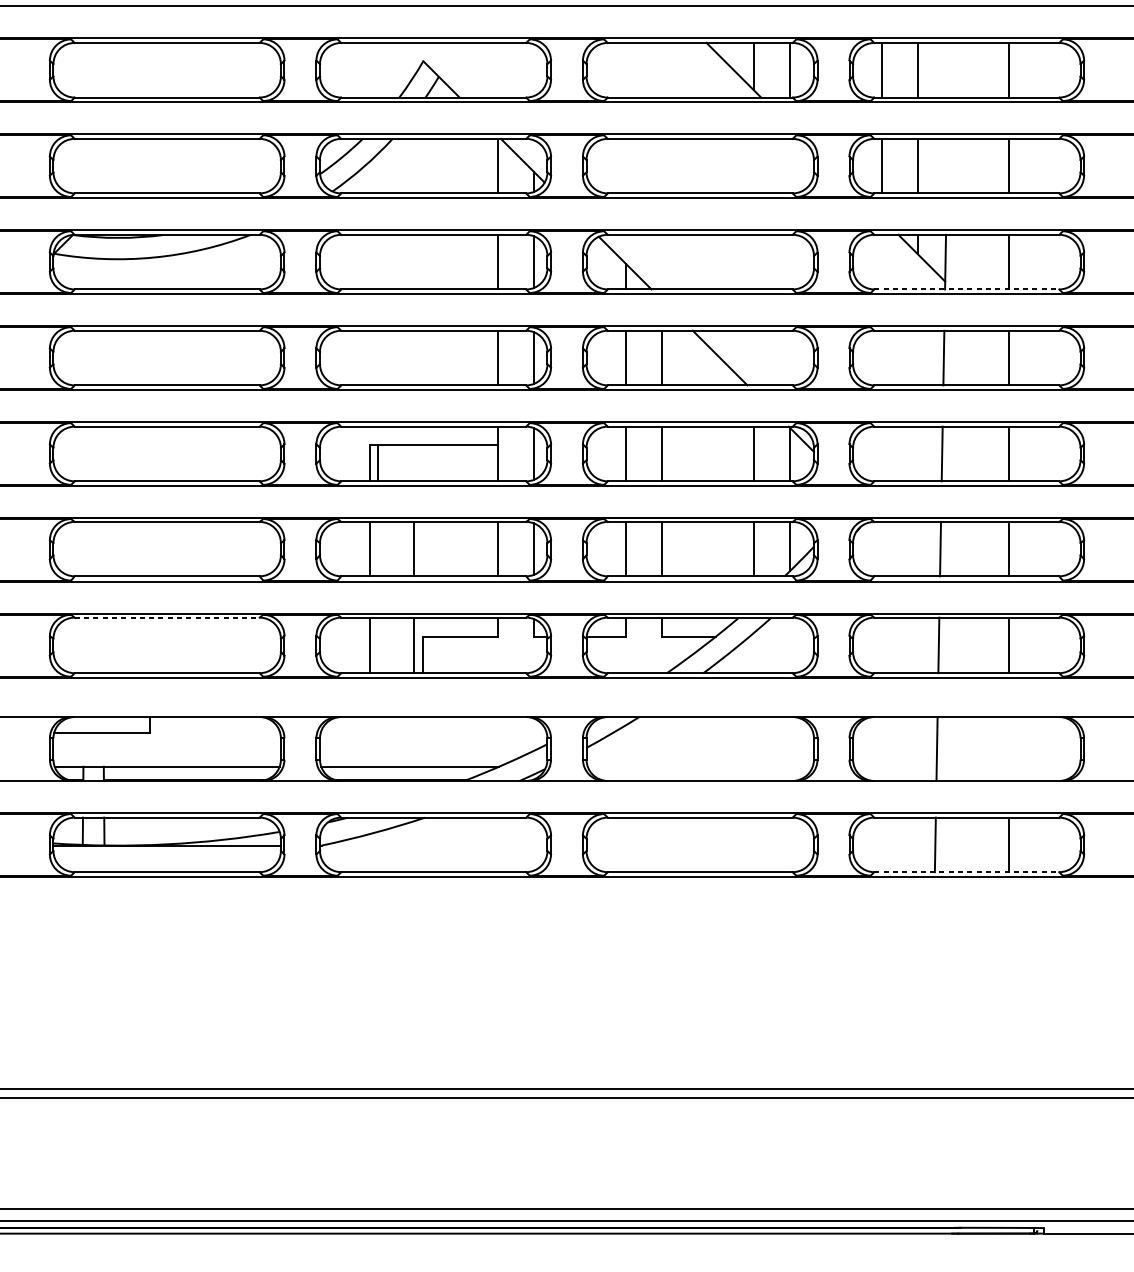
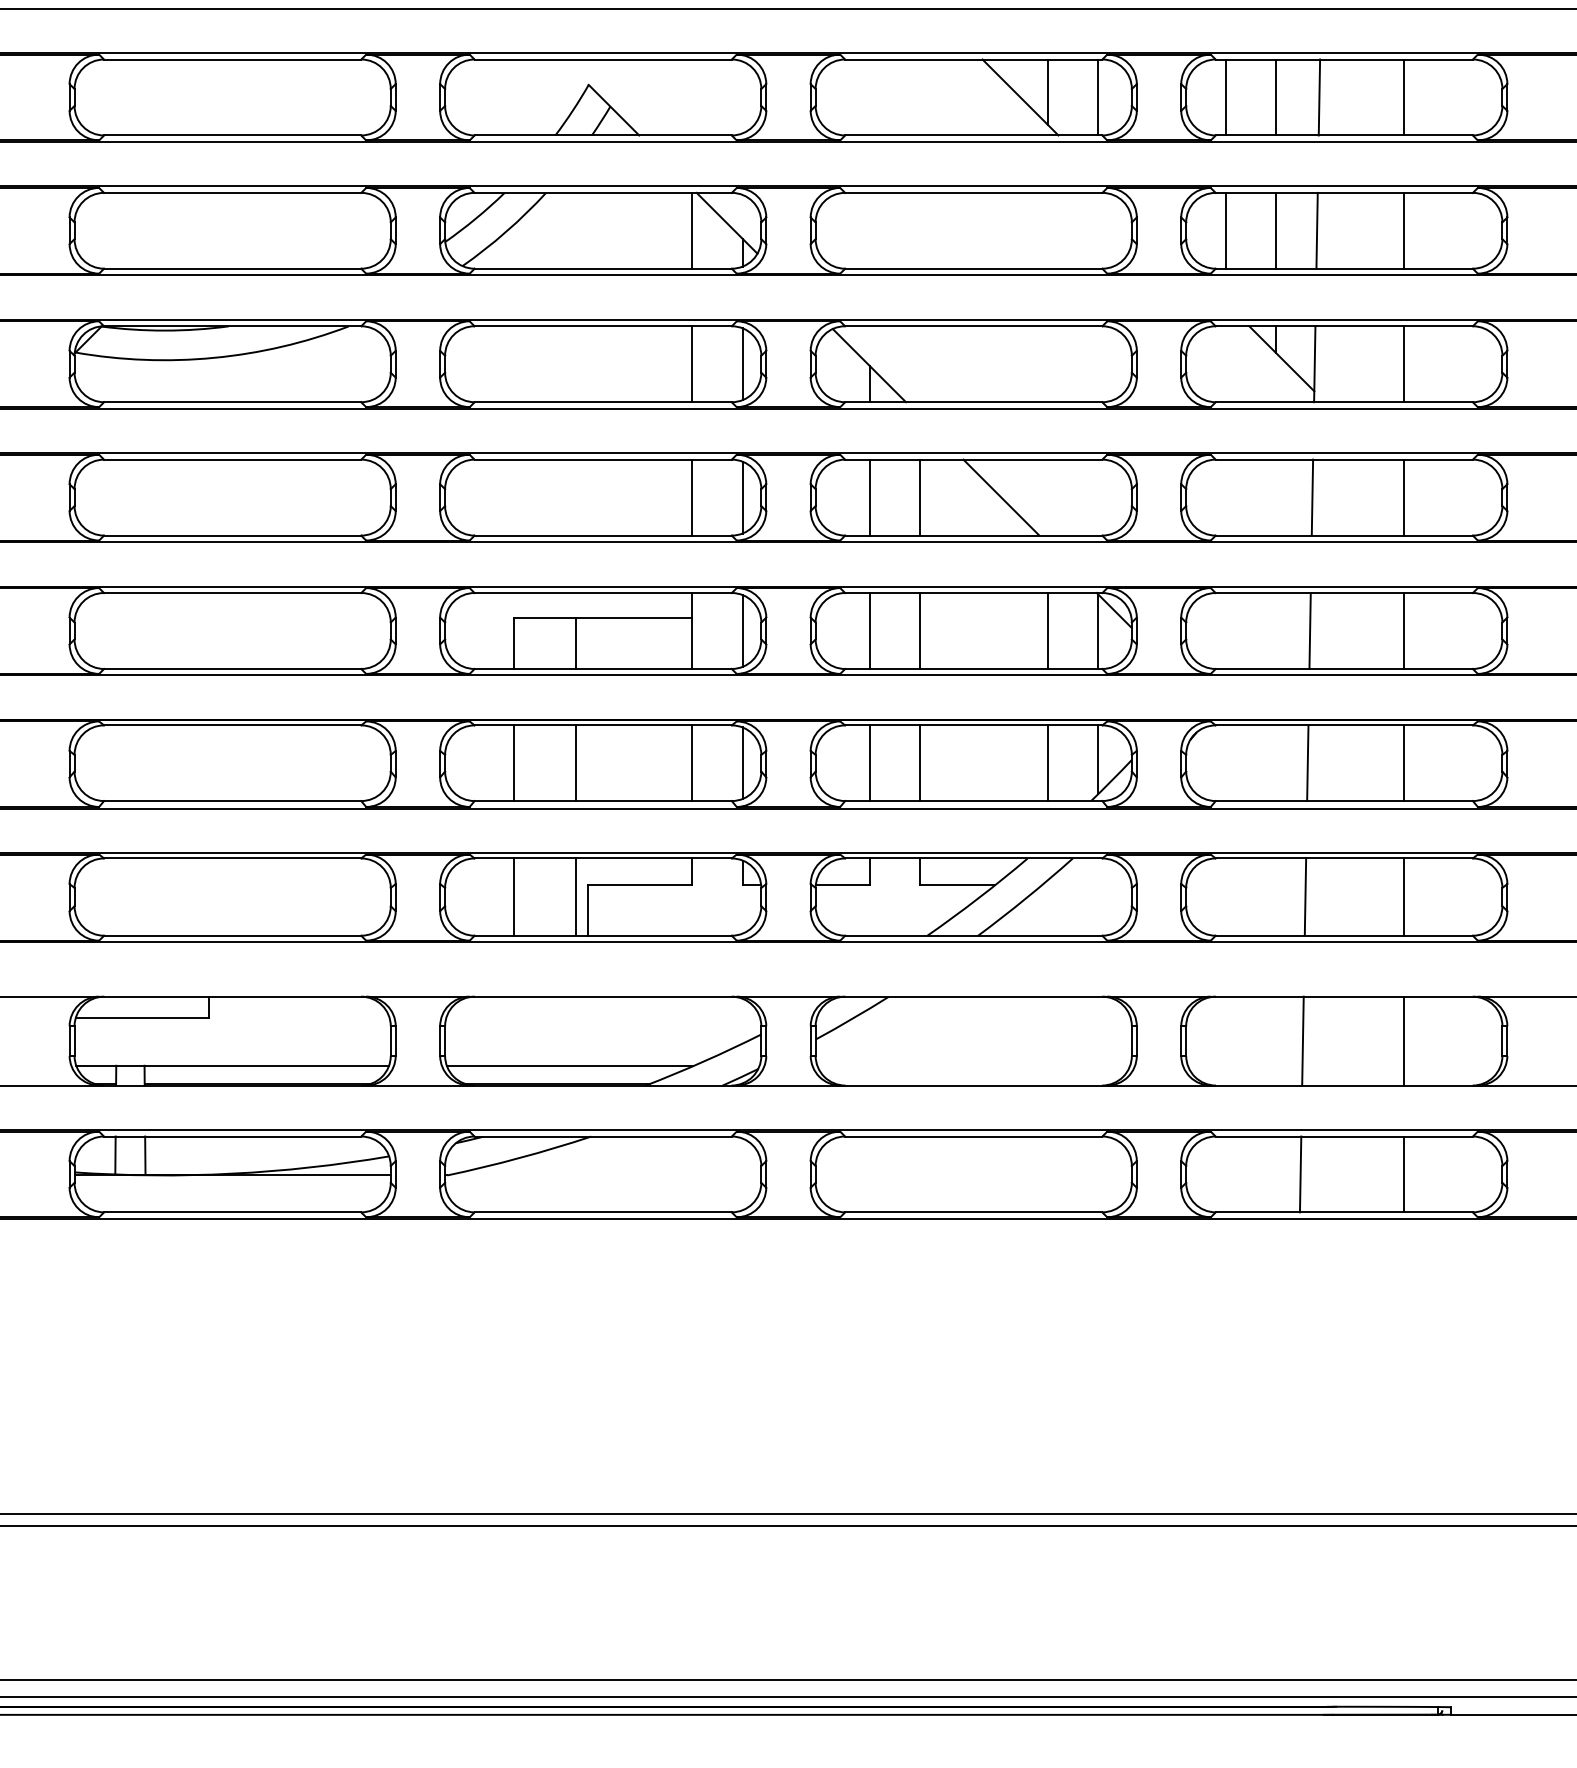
line: (948, 70) -> (1319, 97), added
line: (946, 165) -> (1316, 230), added
line: (966, 289) -> (1344, 402), dashed -> solid
line: (378, 463) -> (576, 643), moved
line: (167, 617) -> (232, 858), dashed -> solid
line: (1009, 748) -> (1403, 1040), added
line: (966, 872) -> (1344, 1212), dashed -> solid

